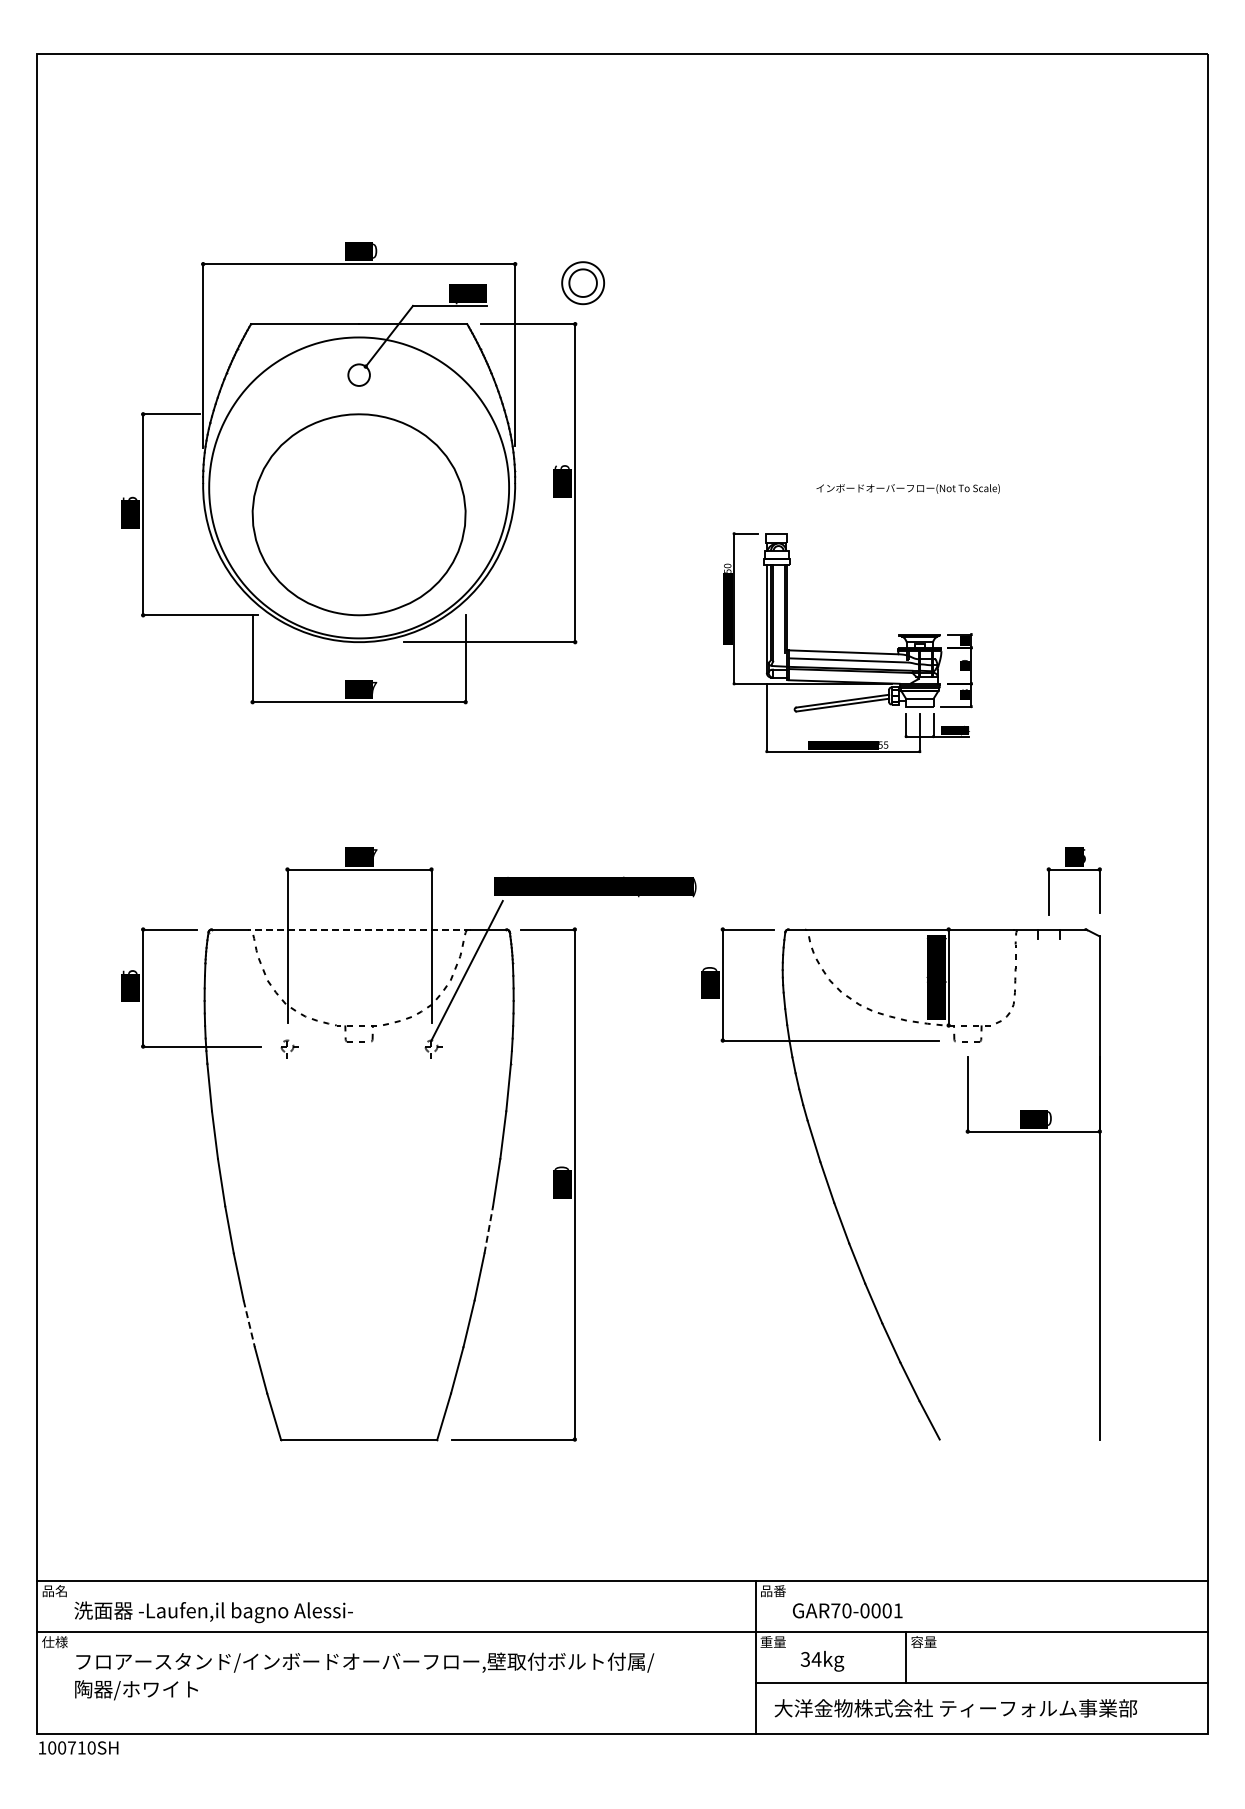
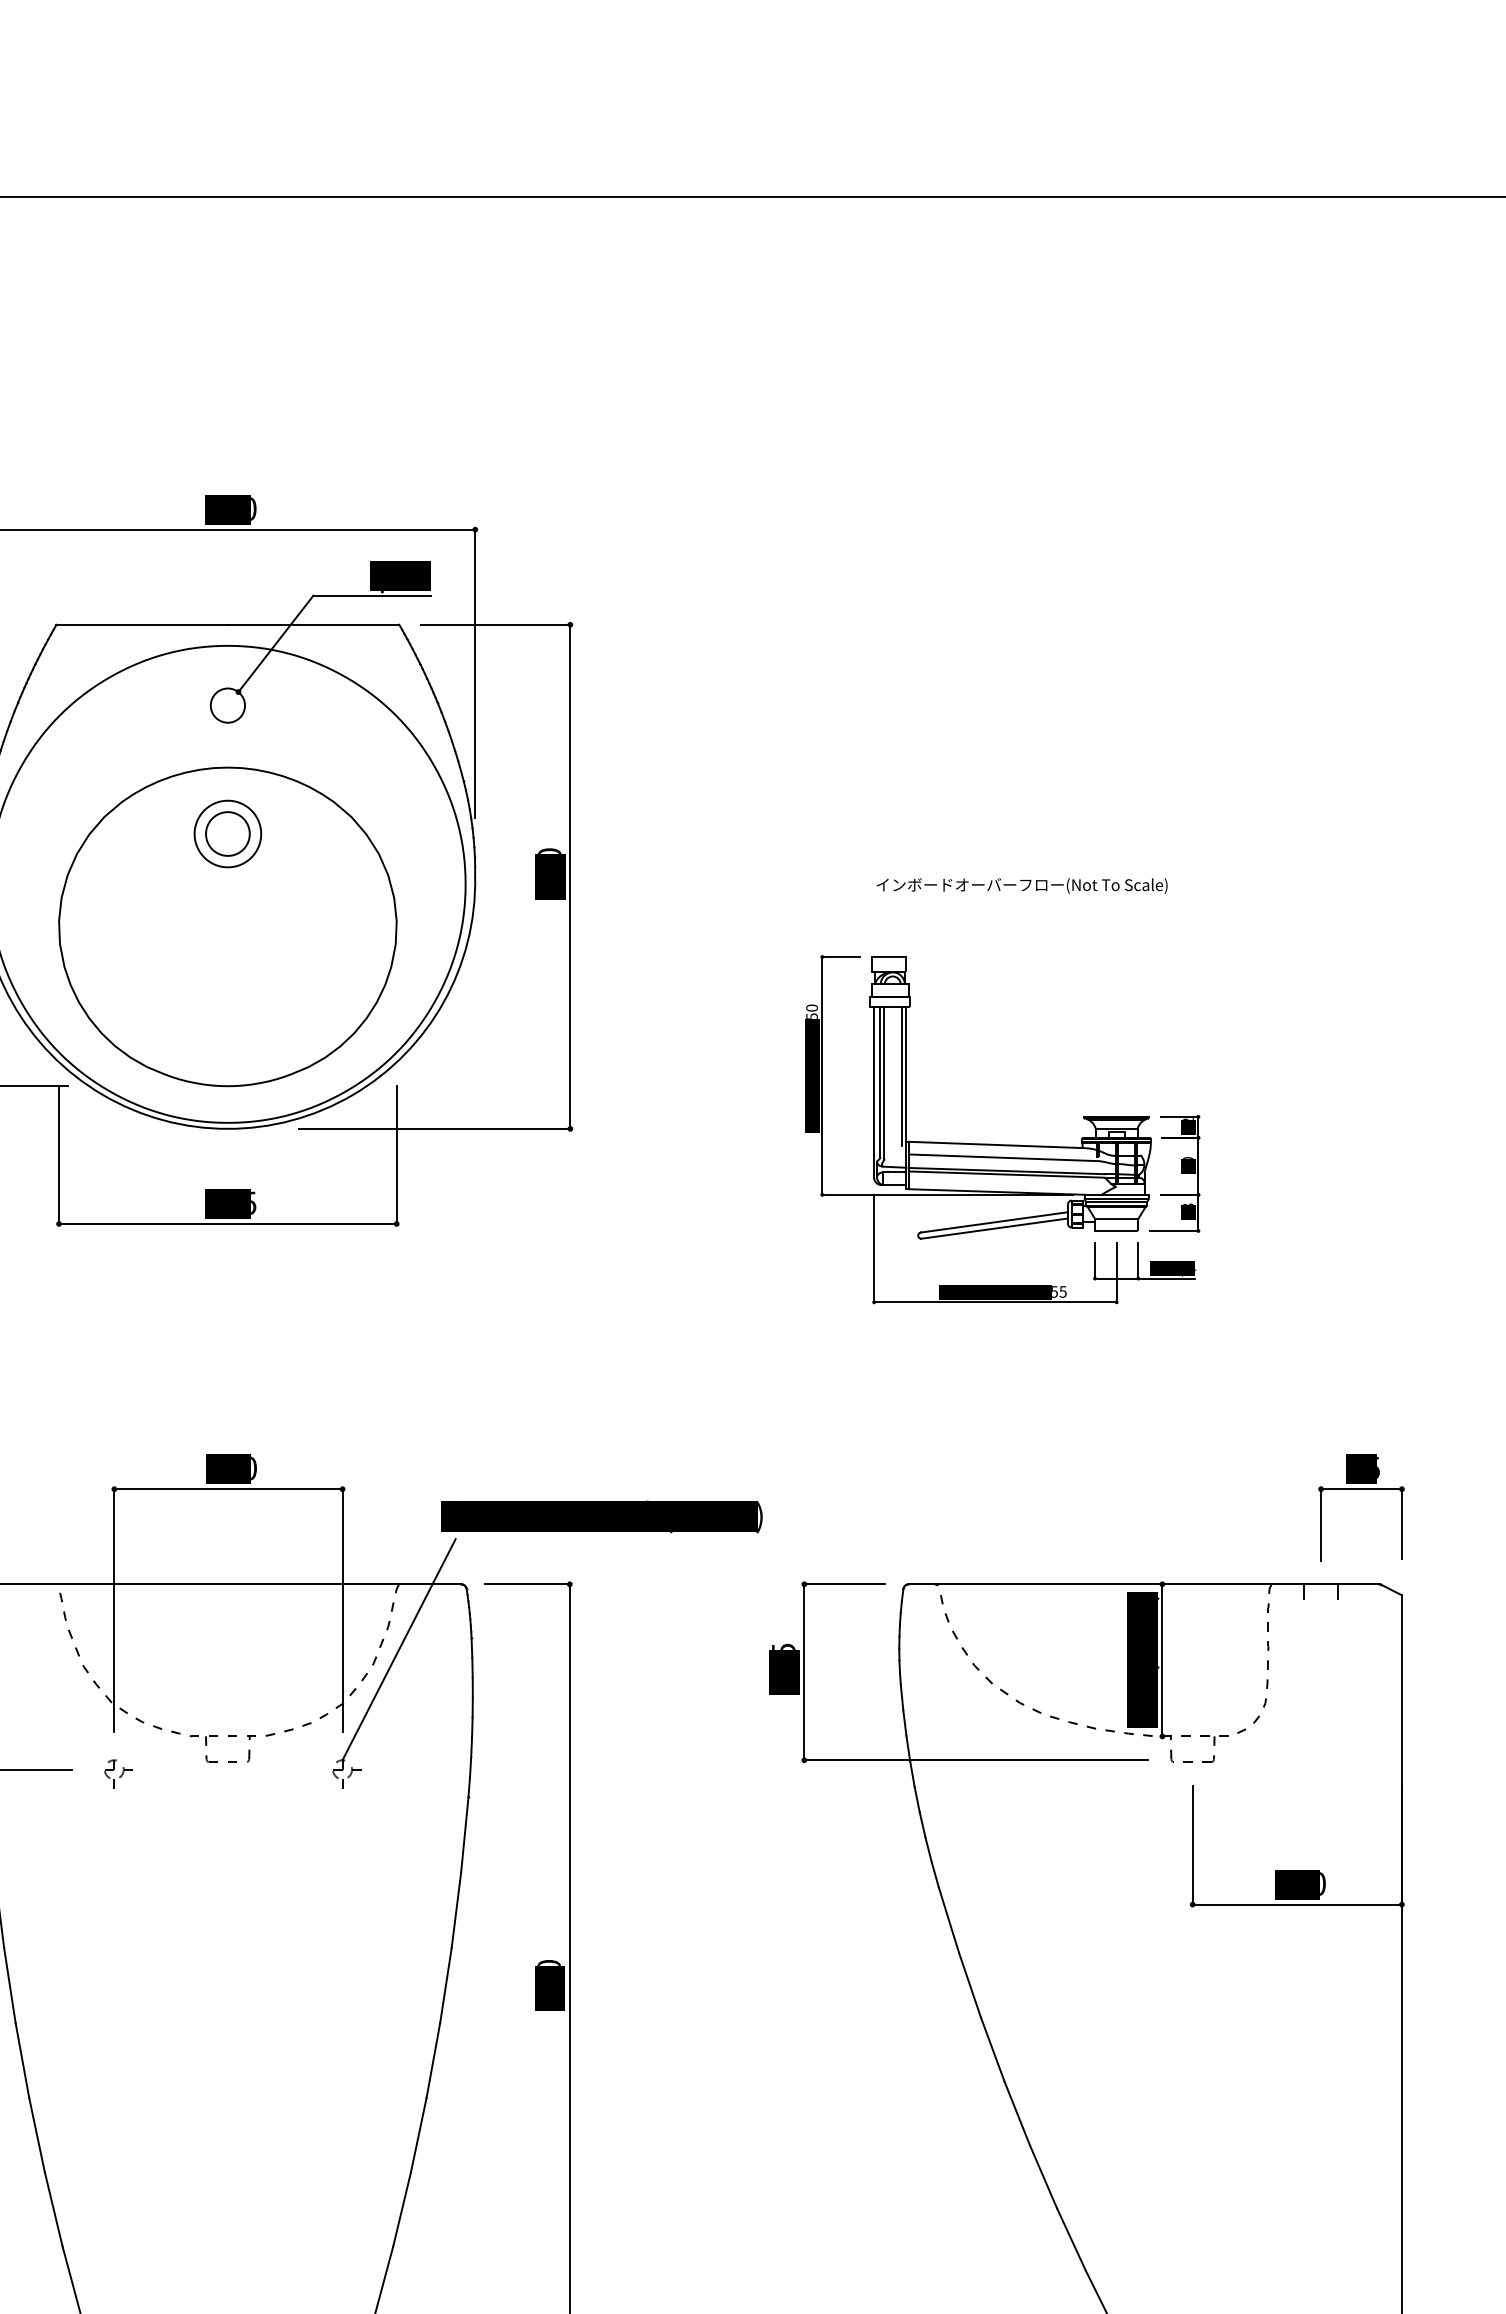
part: (582, 283) -> (226, 834), moved
text: (561, 466) -> (548, 850), 276 -> 530
text: (907, 488) -> (1021, 885), moved
text: (375, 689) -> (253, 1203), 357 -> 355
text: (375, 856) -> (253, 1468), 247 -> 240
line: (358, 929) -> (226, 1584), dashed -> solid
text: (708, 968) -> (781, 1646), 180 -> 185
line: (488, 1229) -> (432, 2059), dashed -> solid
line: (249, 1323) -> (54, 2208), dashed -> solid

